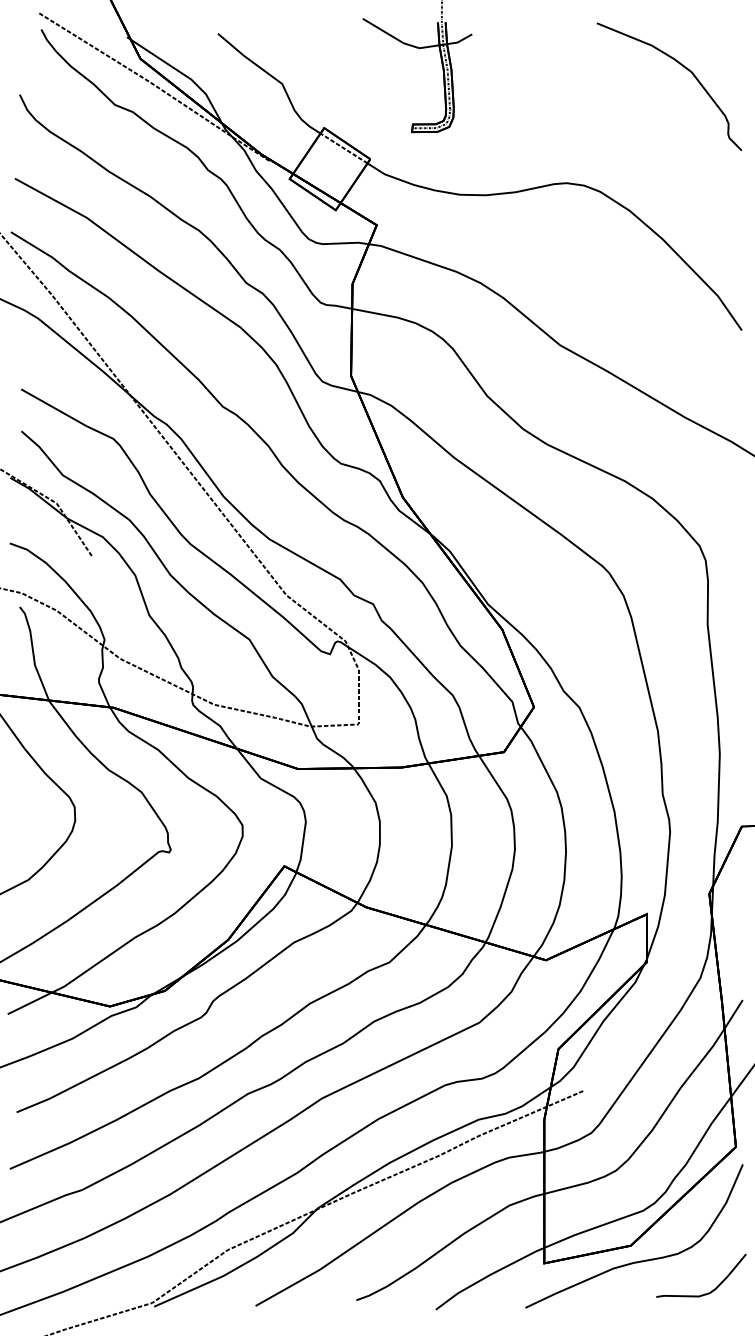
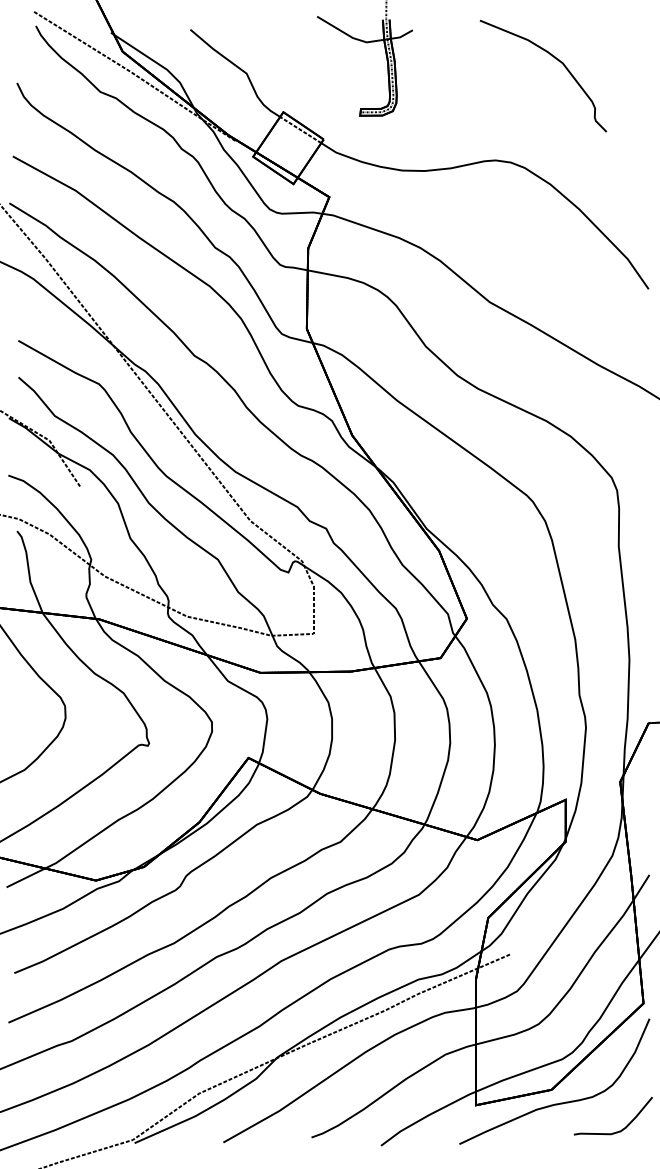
curve: (683, 67) -> (555, 59), moved

